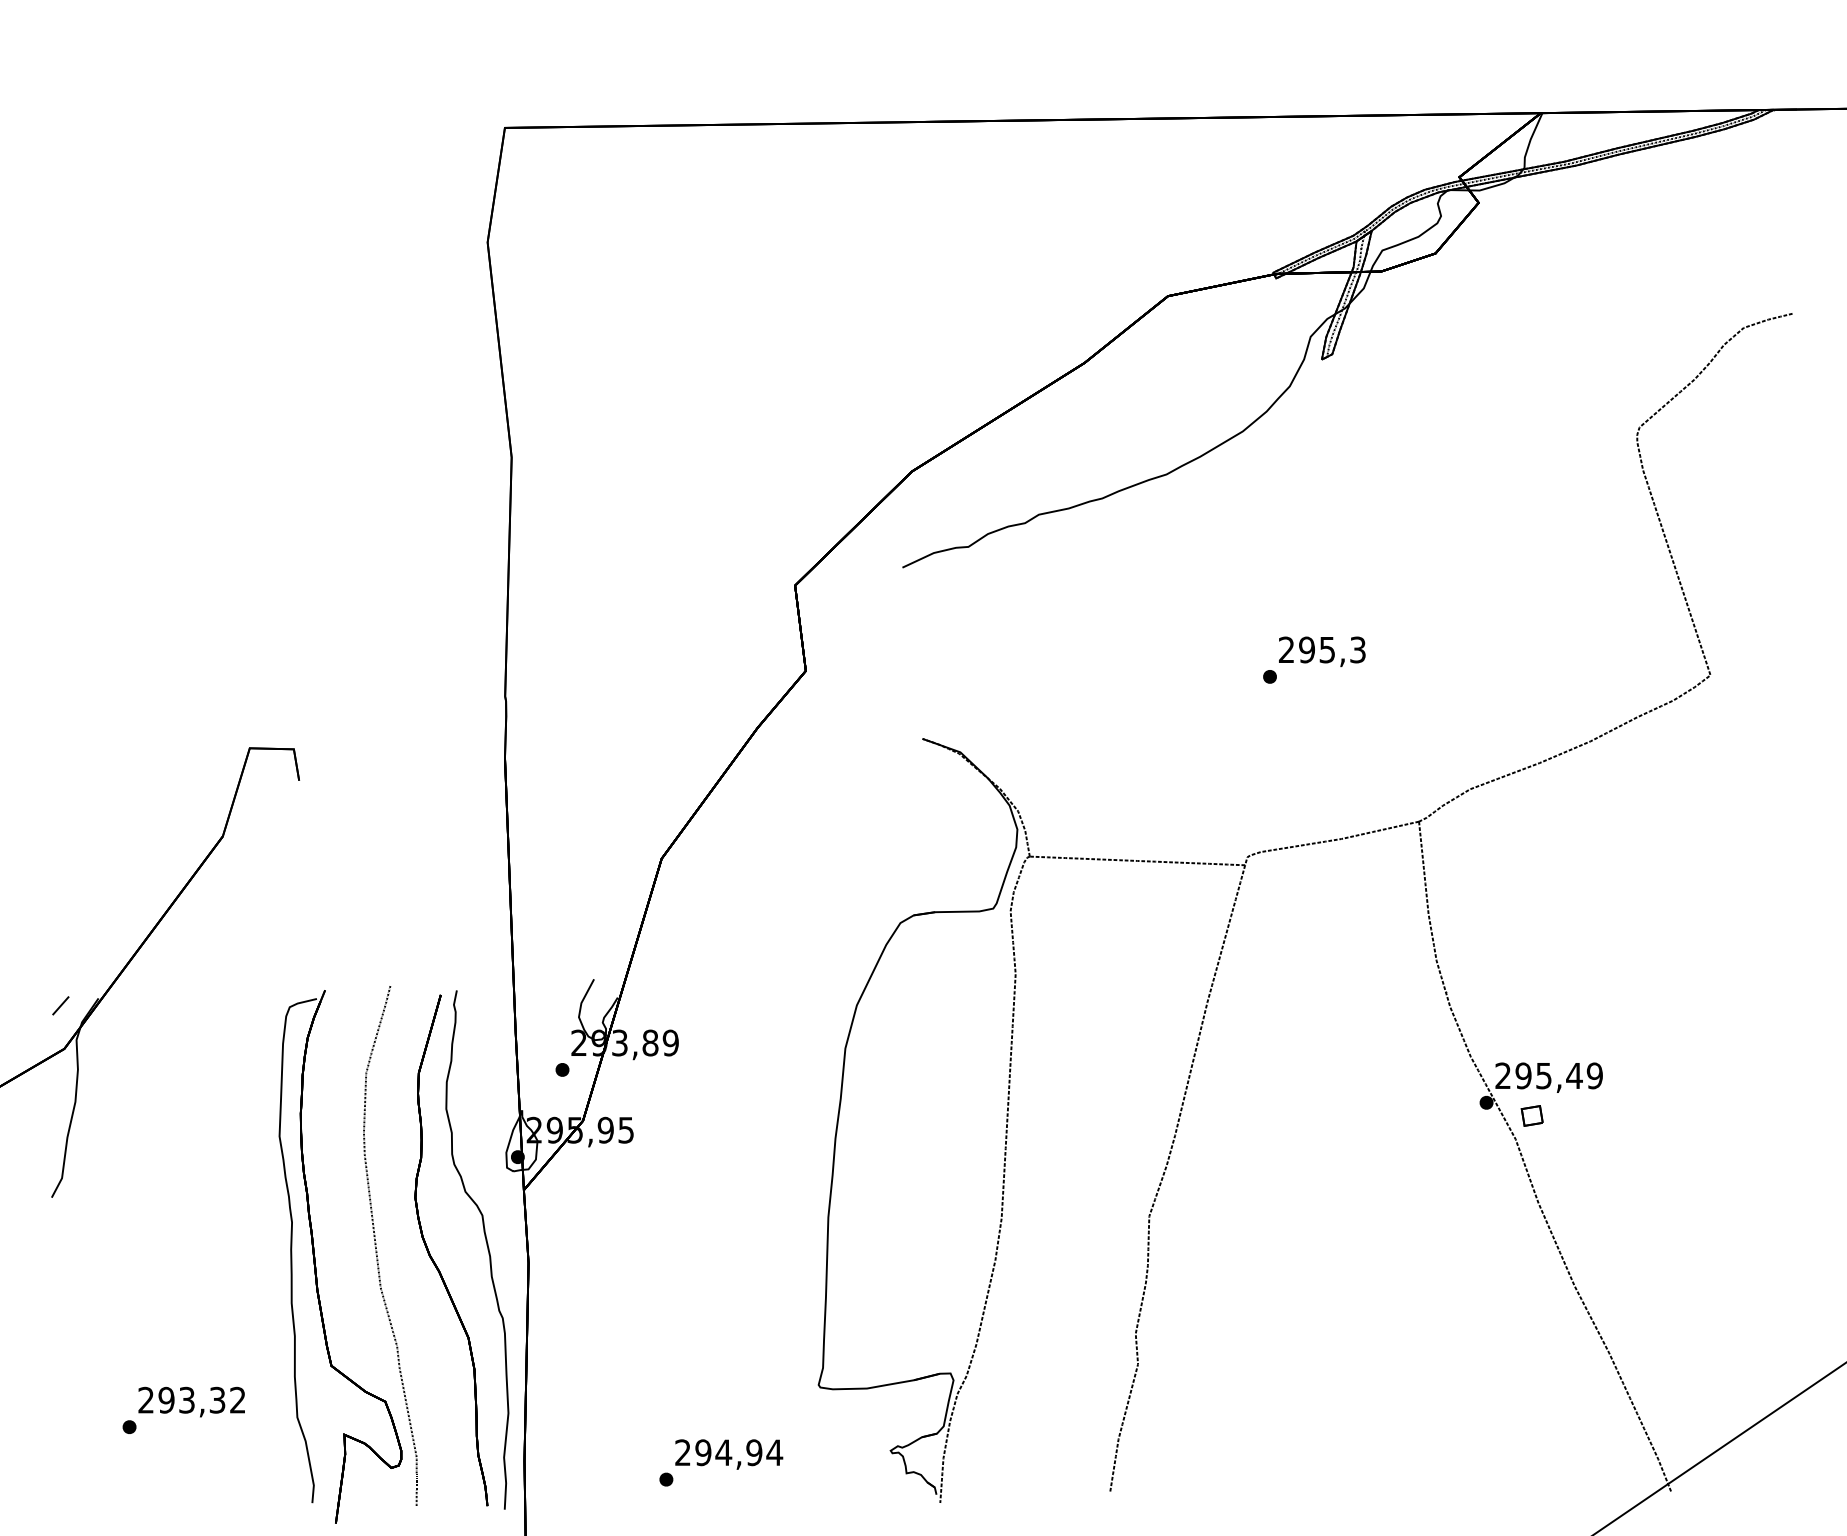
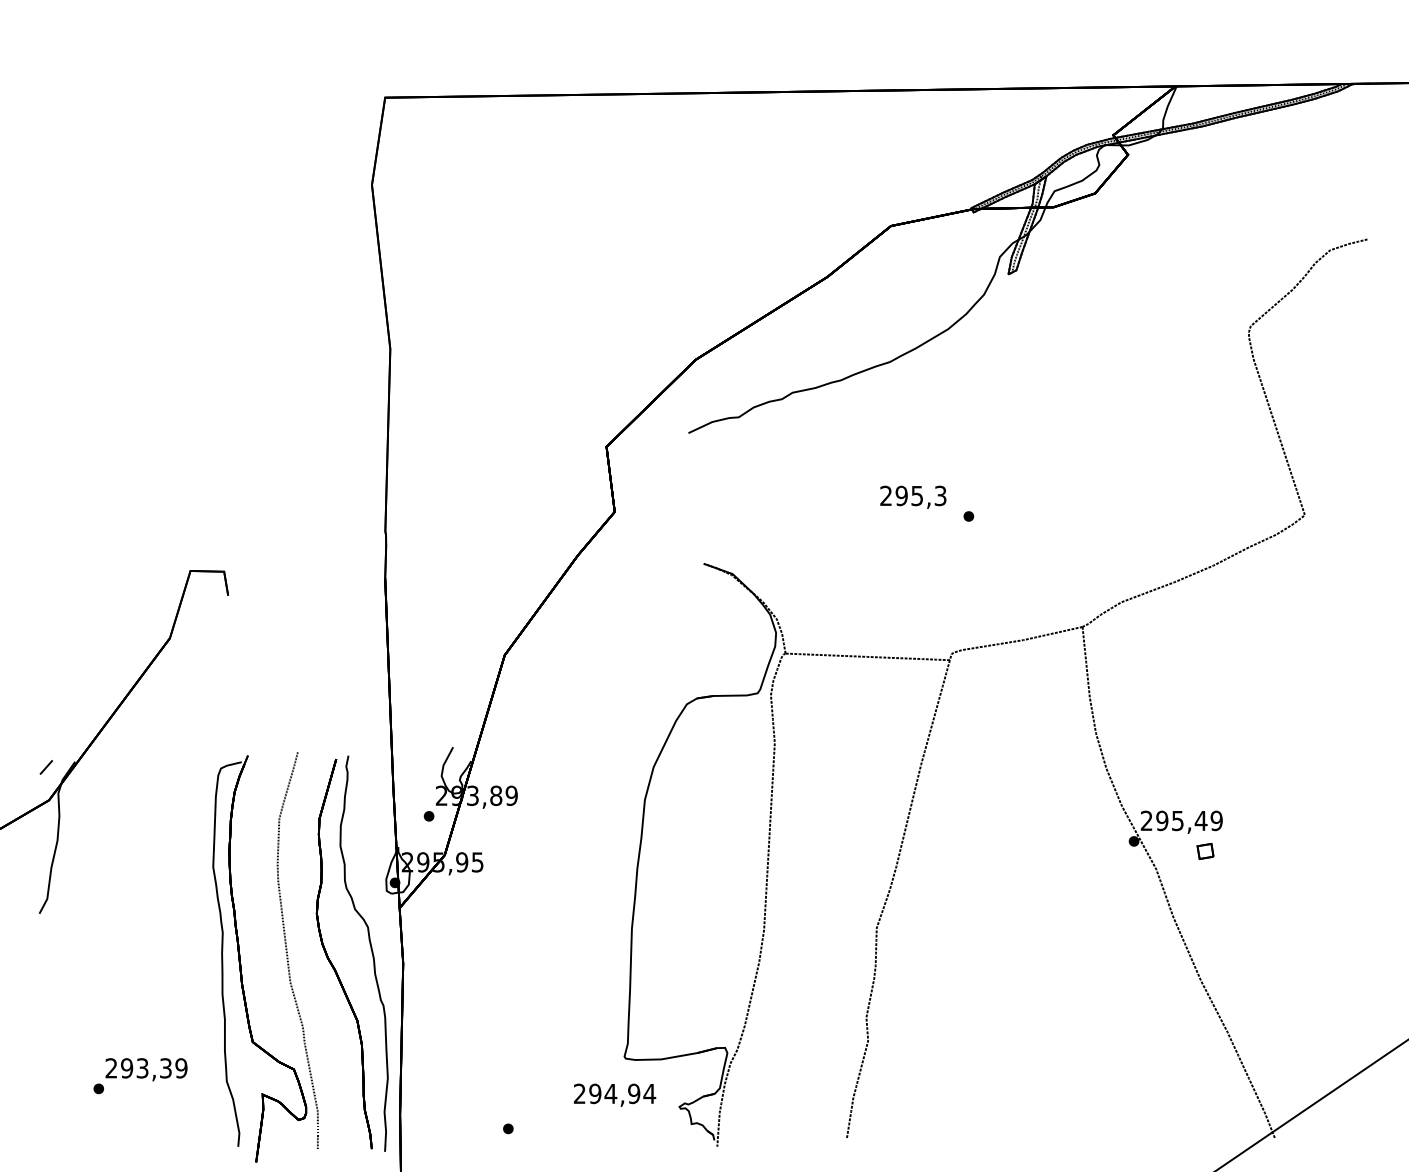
text: (1322, 651) -> (913, 497), moved
part: (1531, 1115) -> (1204, 851), moved
text: (237, 1400) -> (181, 1068), 293,32 -> 293,39
text: (729, 1454) -> (615, 1095), moved

